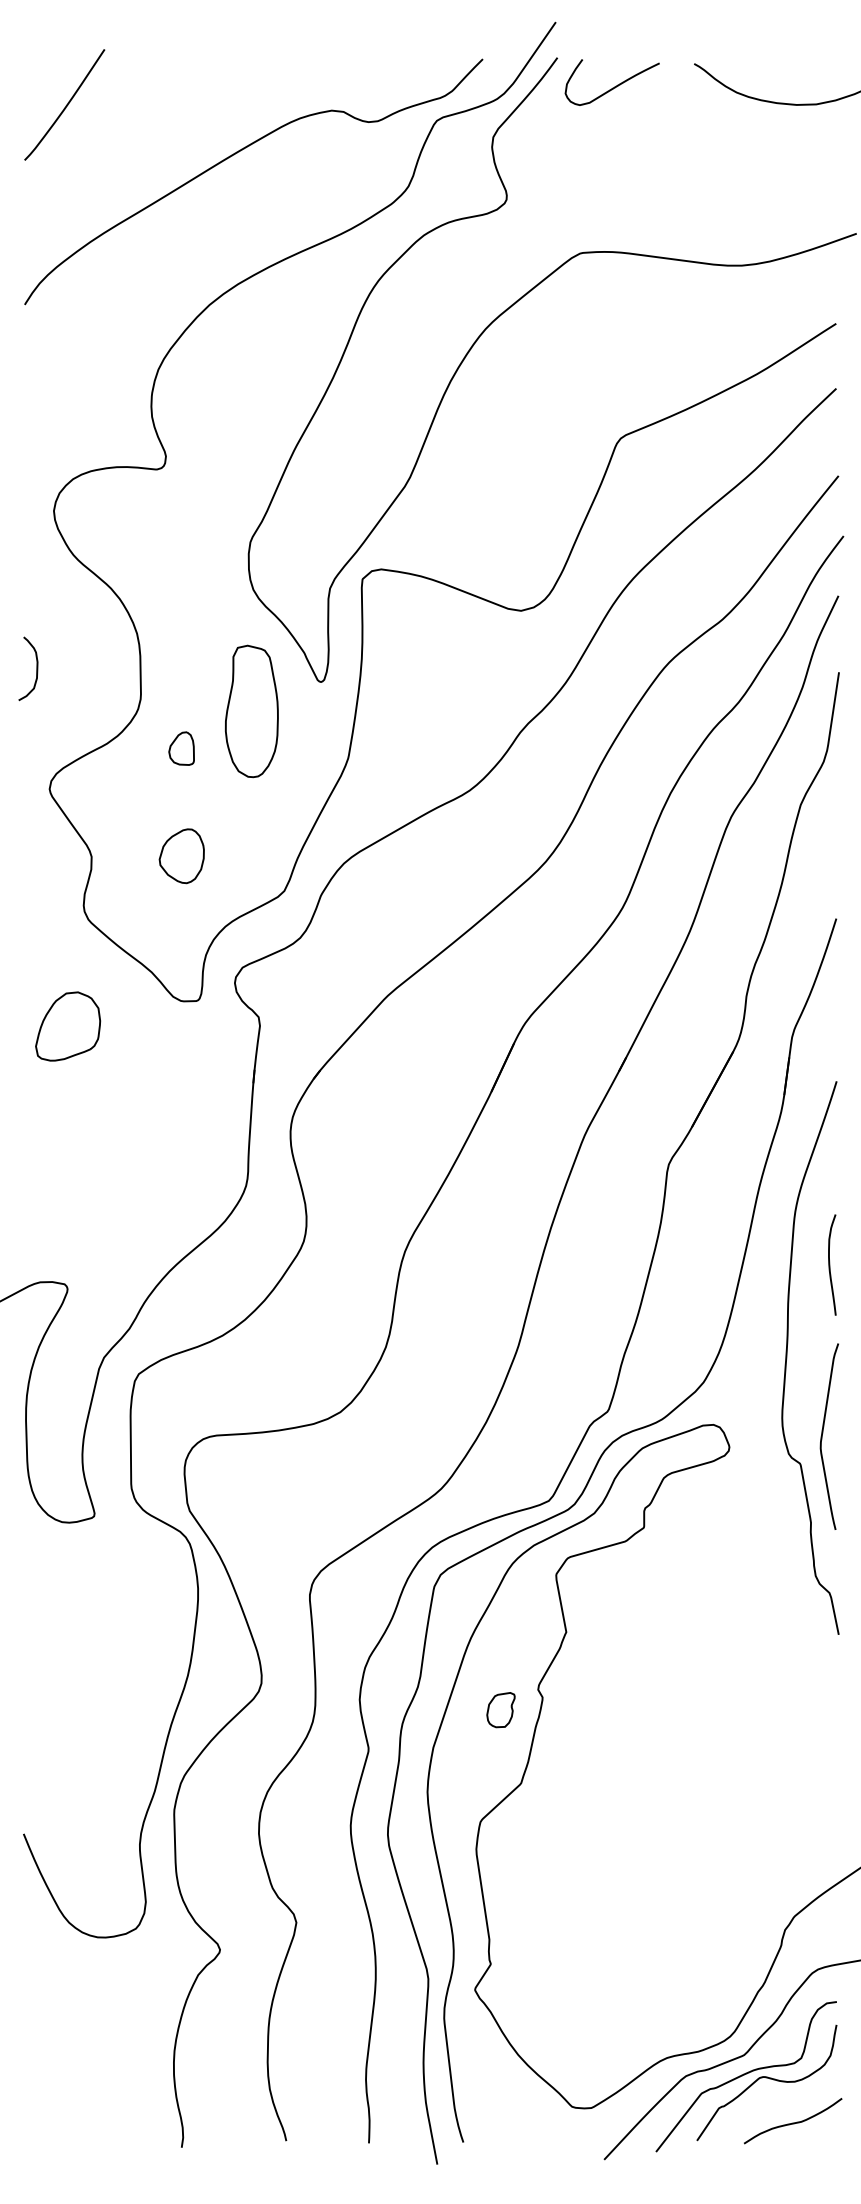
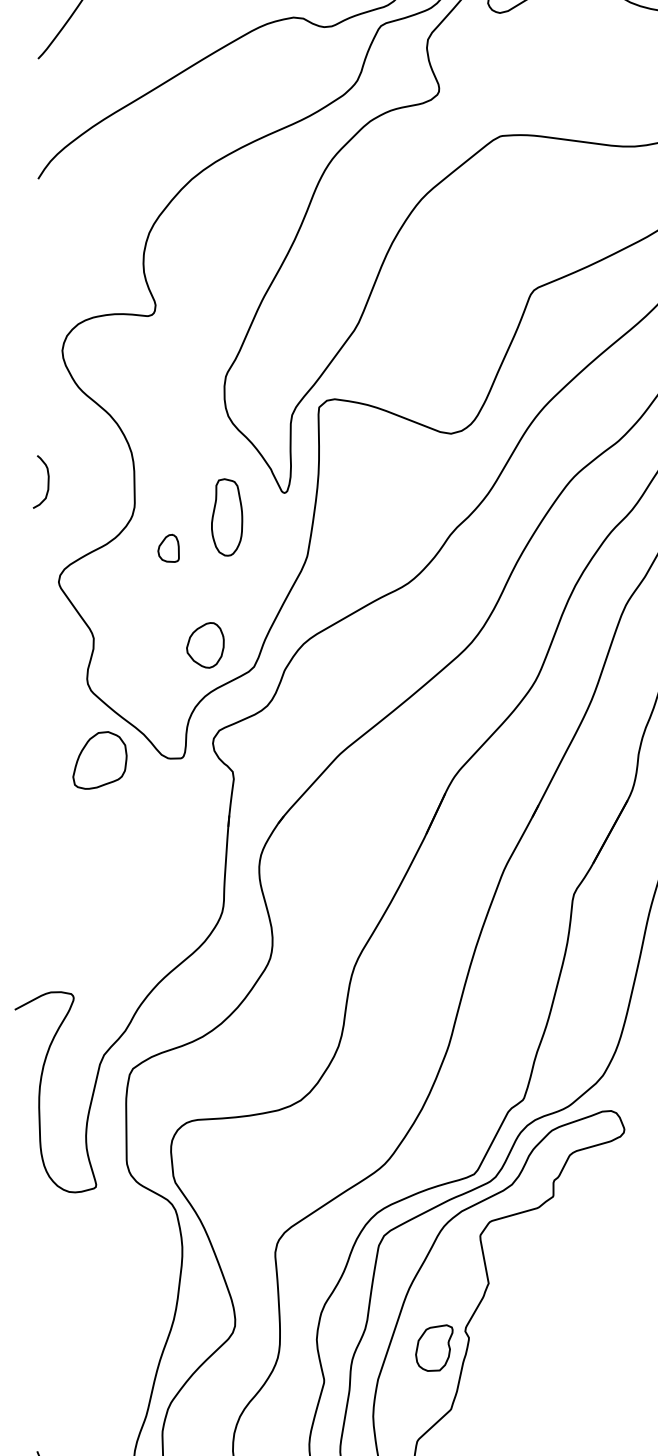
part: (251, 711) -> (226, 517), size x0.7
part: (181, 856) -> (205, 645), moved
part: (68, 1026) -> (100, 760), moved
part: (500, 1710) -> (433, 1348), size x1.6

